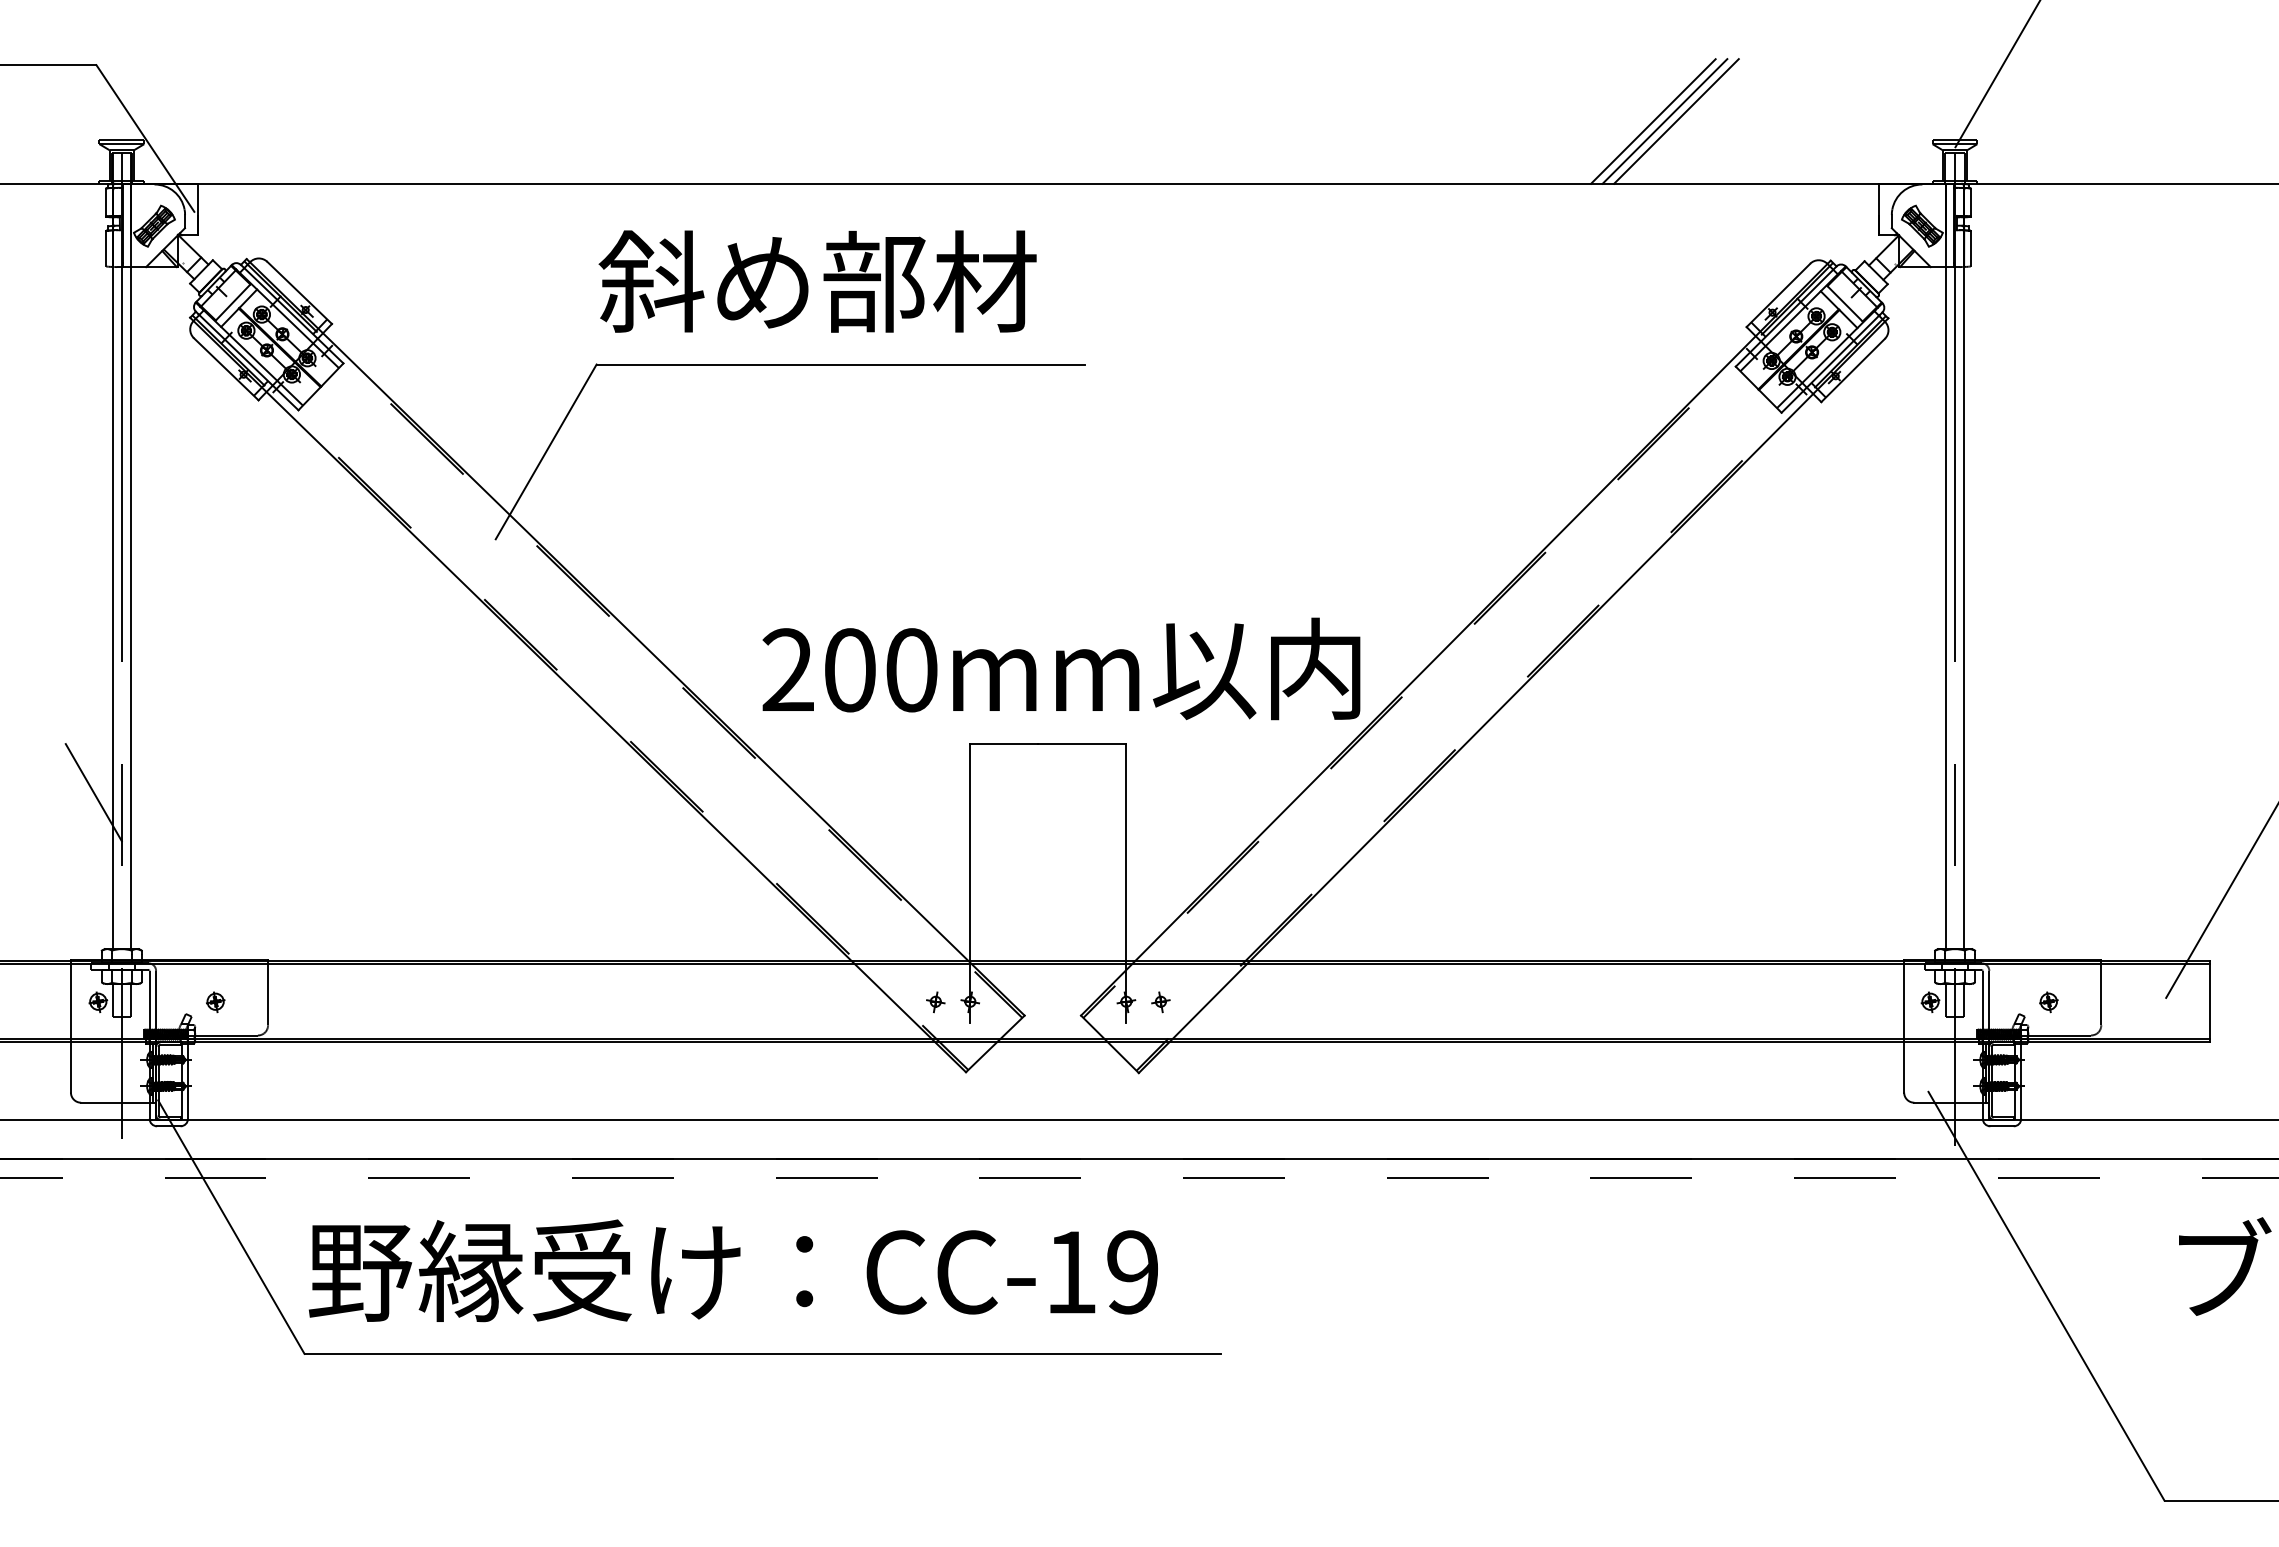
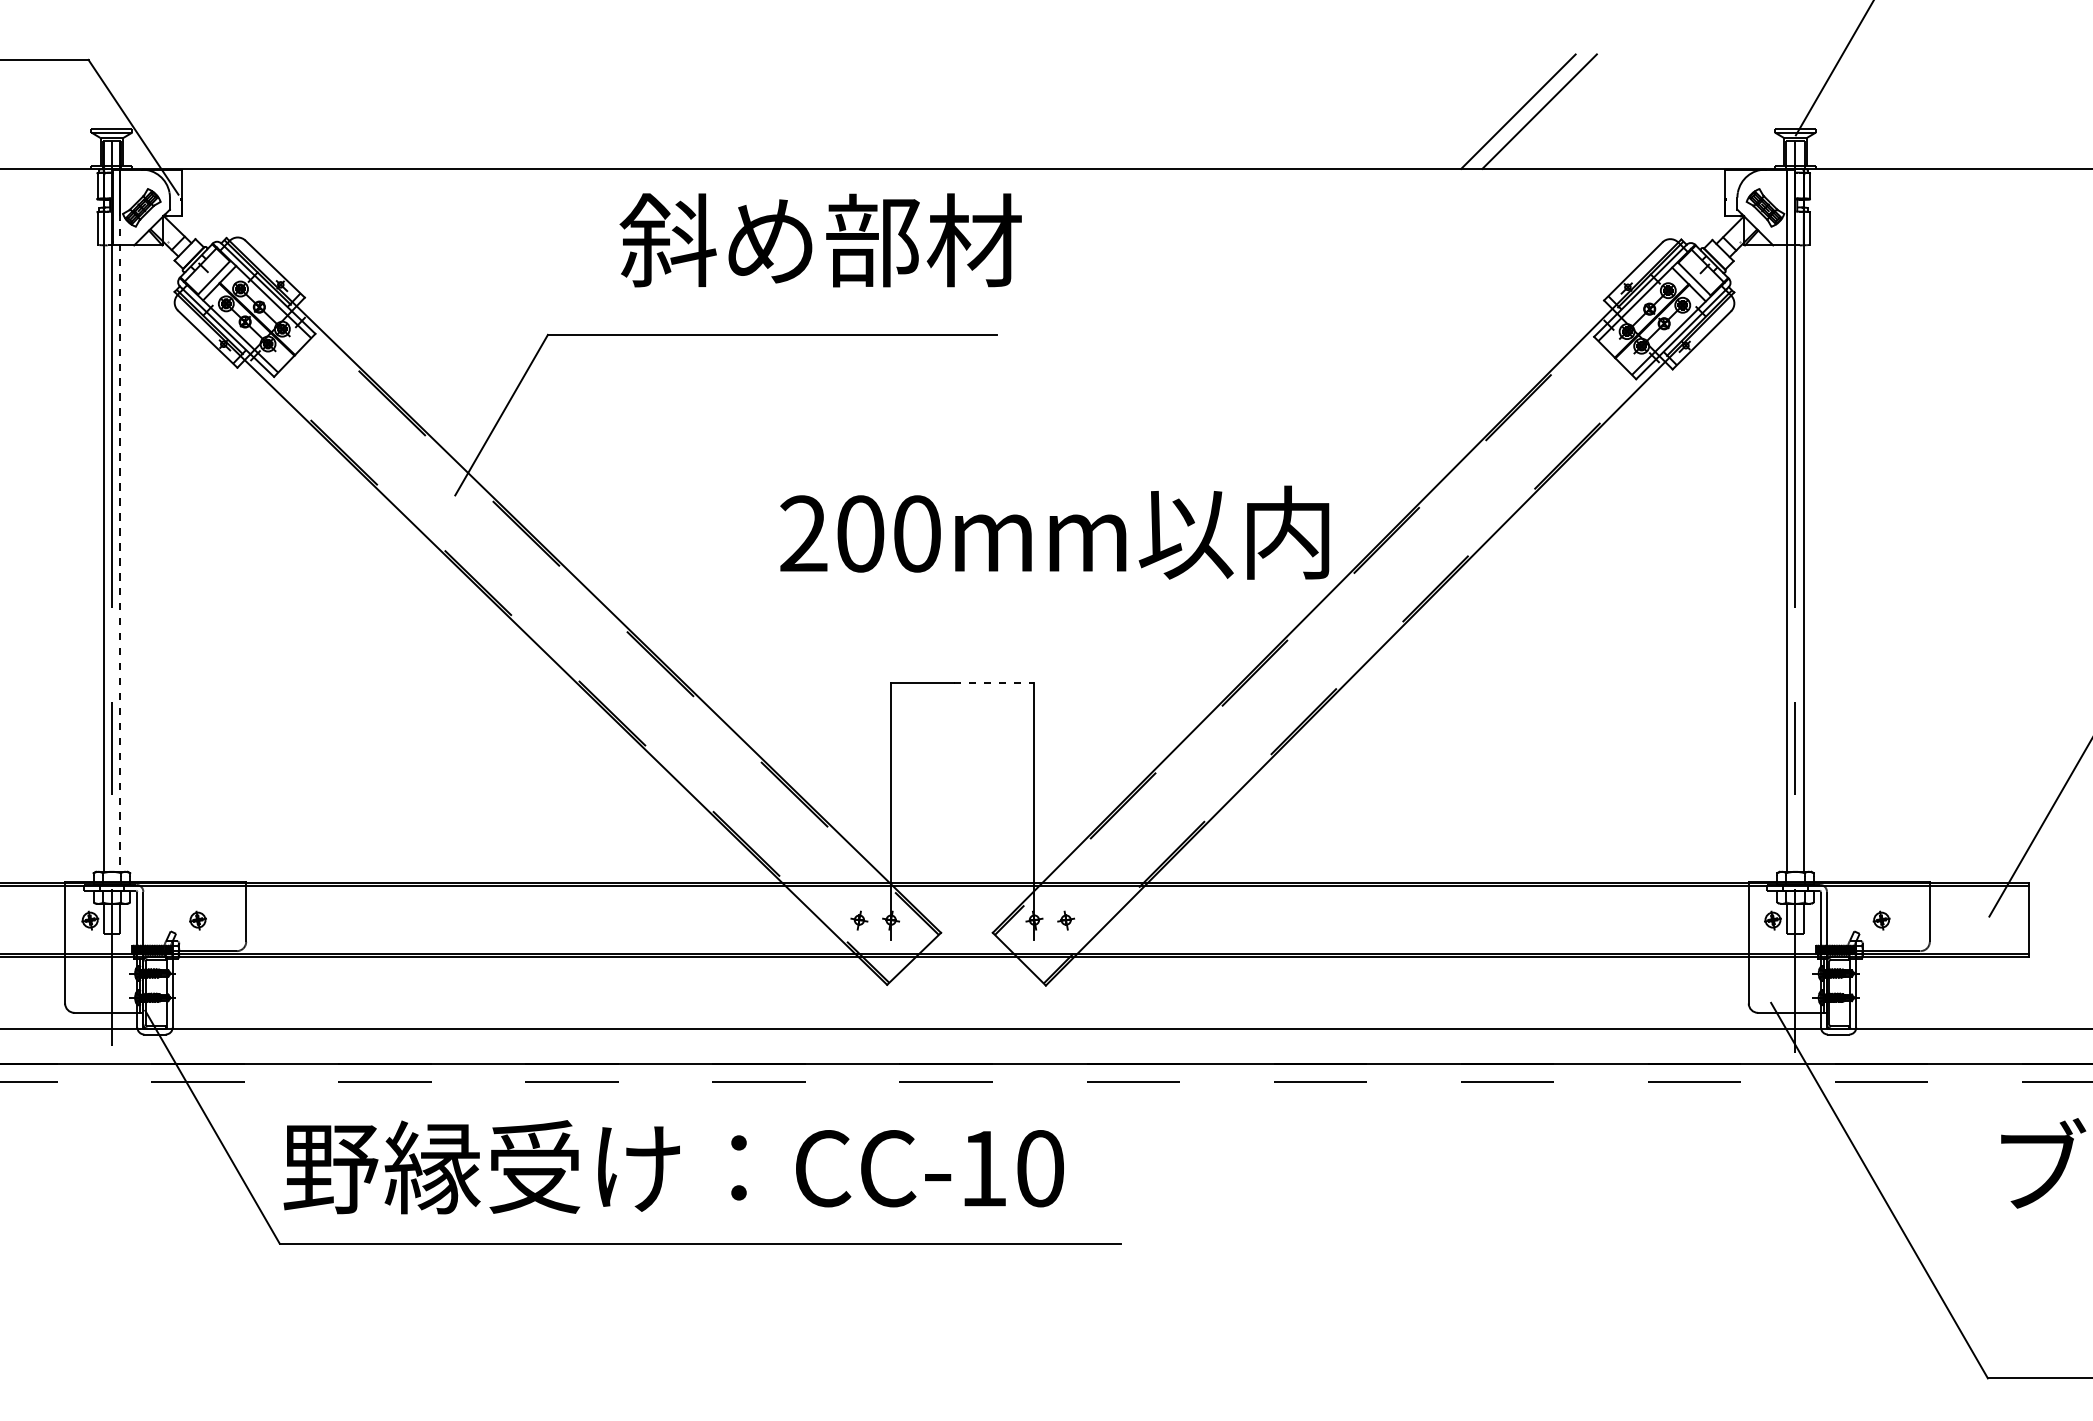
line: (1664, 121) -> (1528, 111), removed
text: (817, 281) -> (820, 240), moved
line: (131, 566) -> (120, 520), solid -> dashed
text: (1061, 668) -> (1054, 532), moved
line: (1082, 743) -> (994, 682), solid -> dashed
line: (93, 792) -> (85, 727), removed
text: (1132, 1272) -> (1040, 1168), CC-19 -> CC-10

